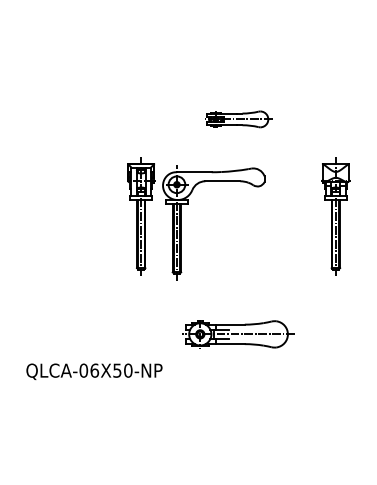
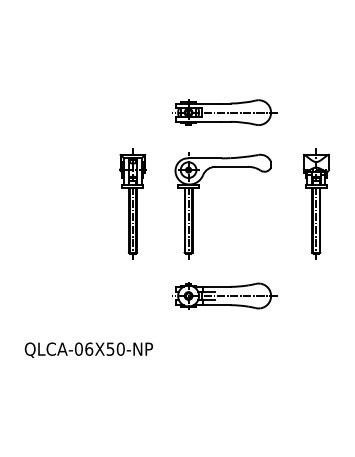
part: (238, 119) -> (224, 112), size x1.67
part: (188, 204) -> (199, 188), moved
part: (238, 333) -> (224, 295), moved

